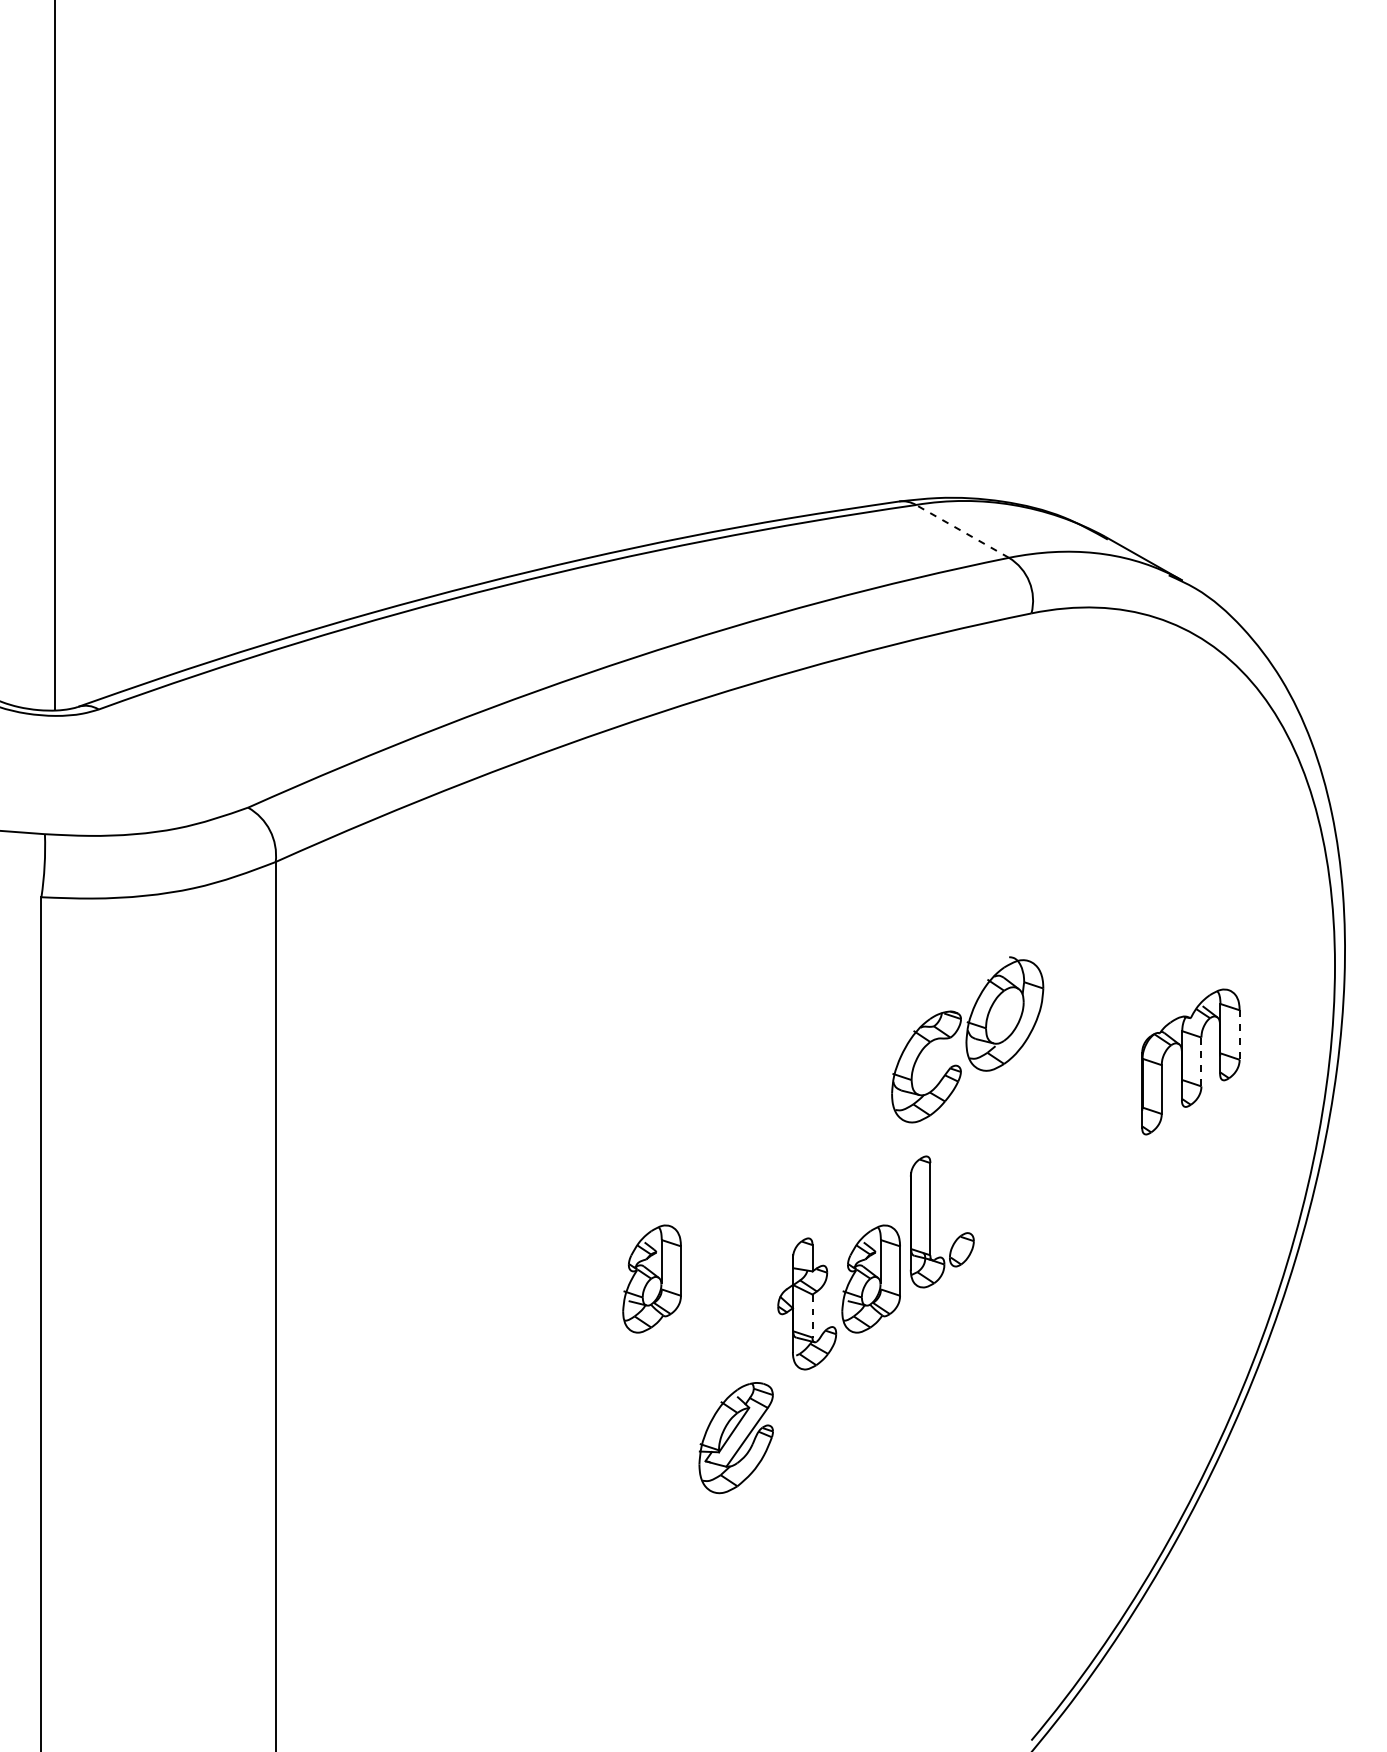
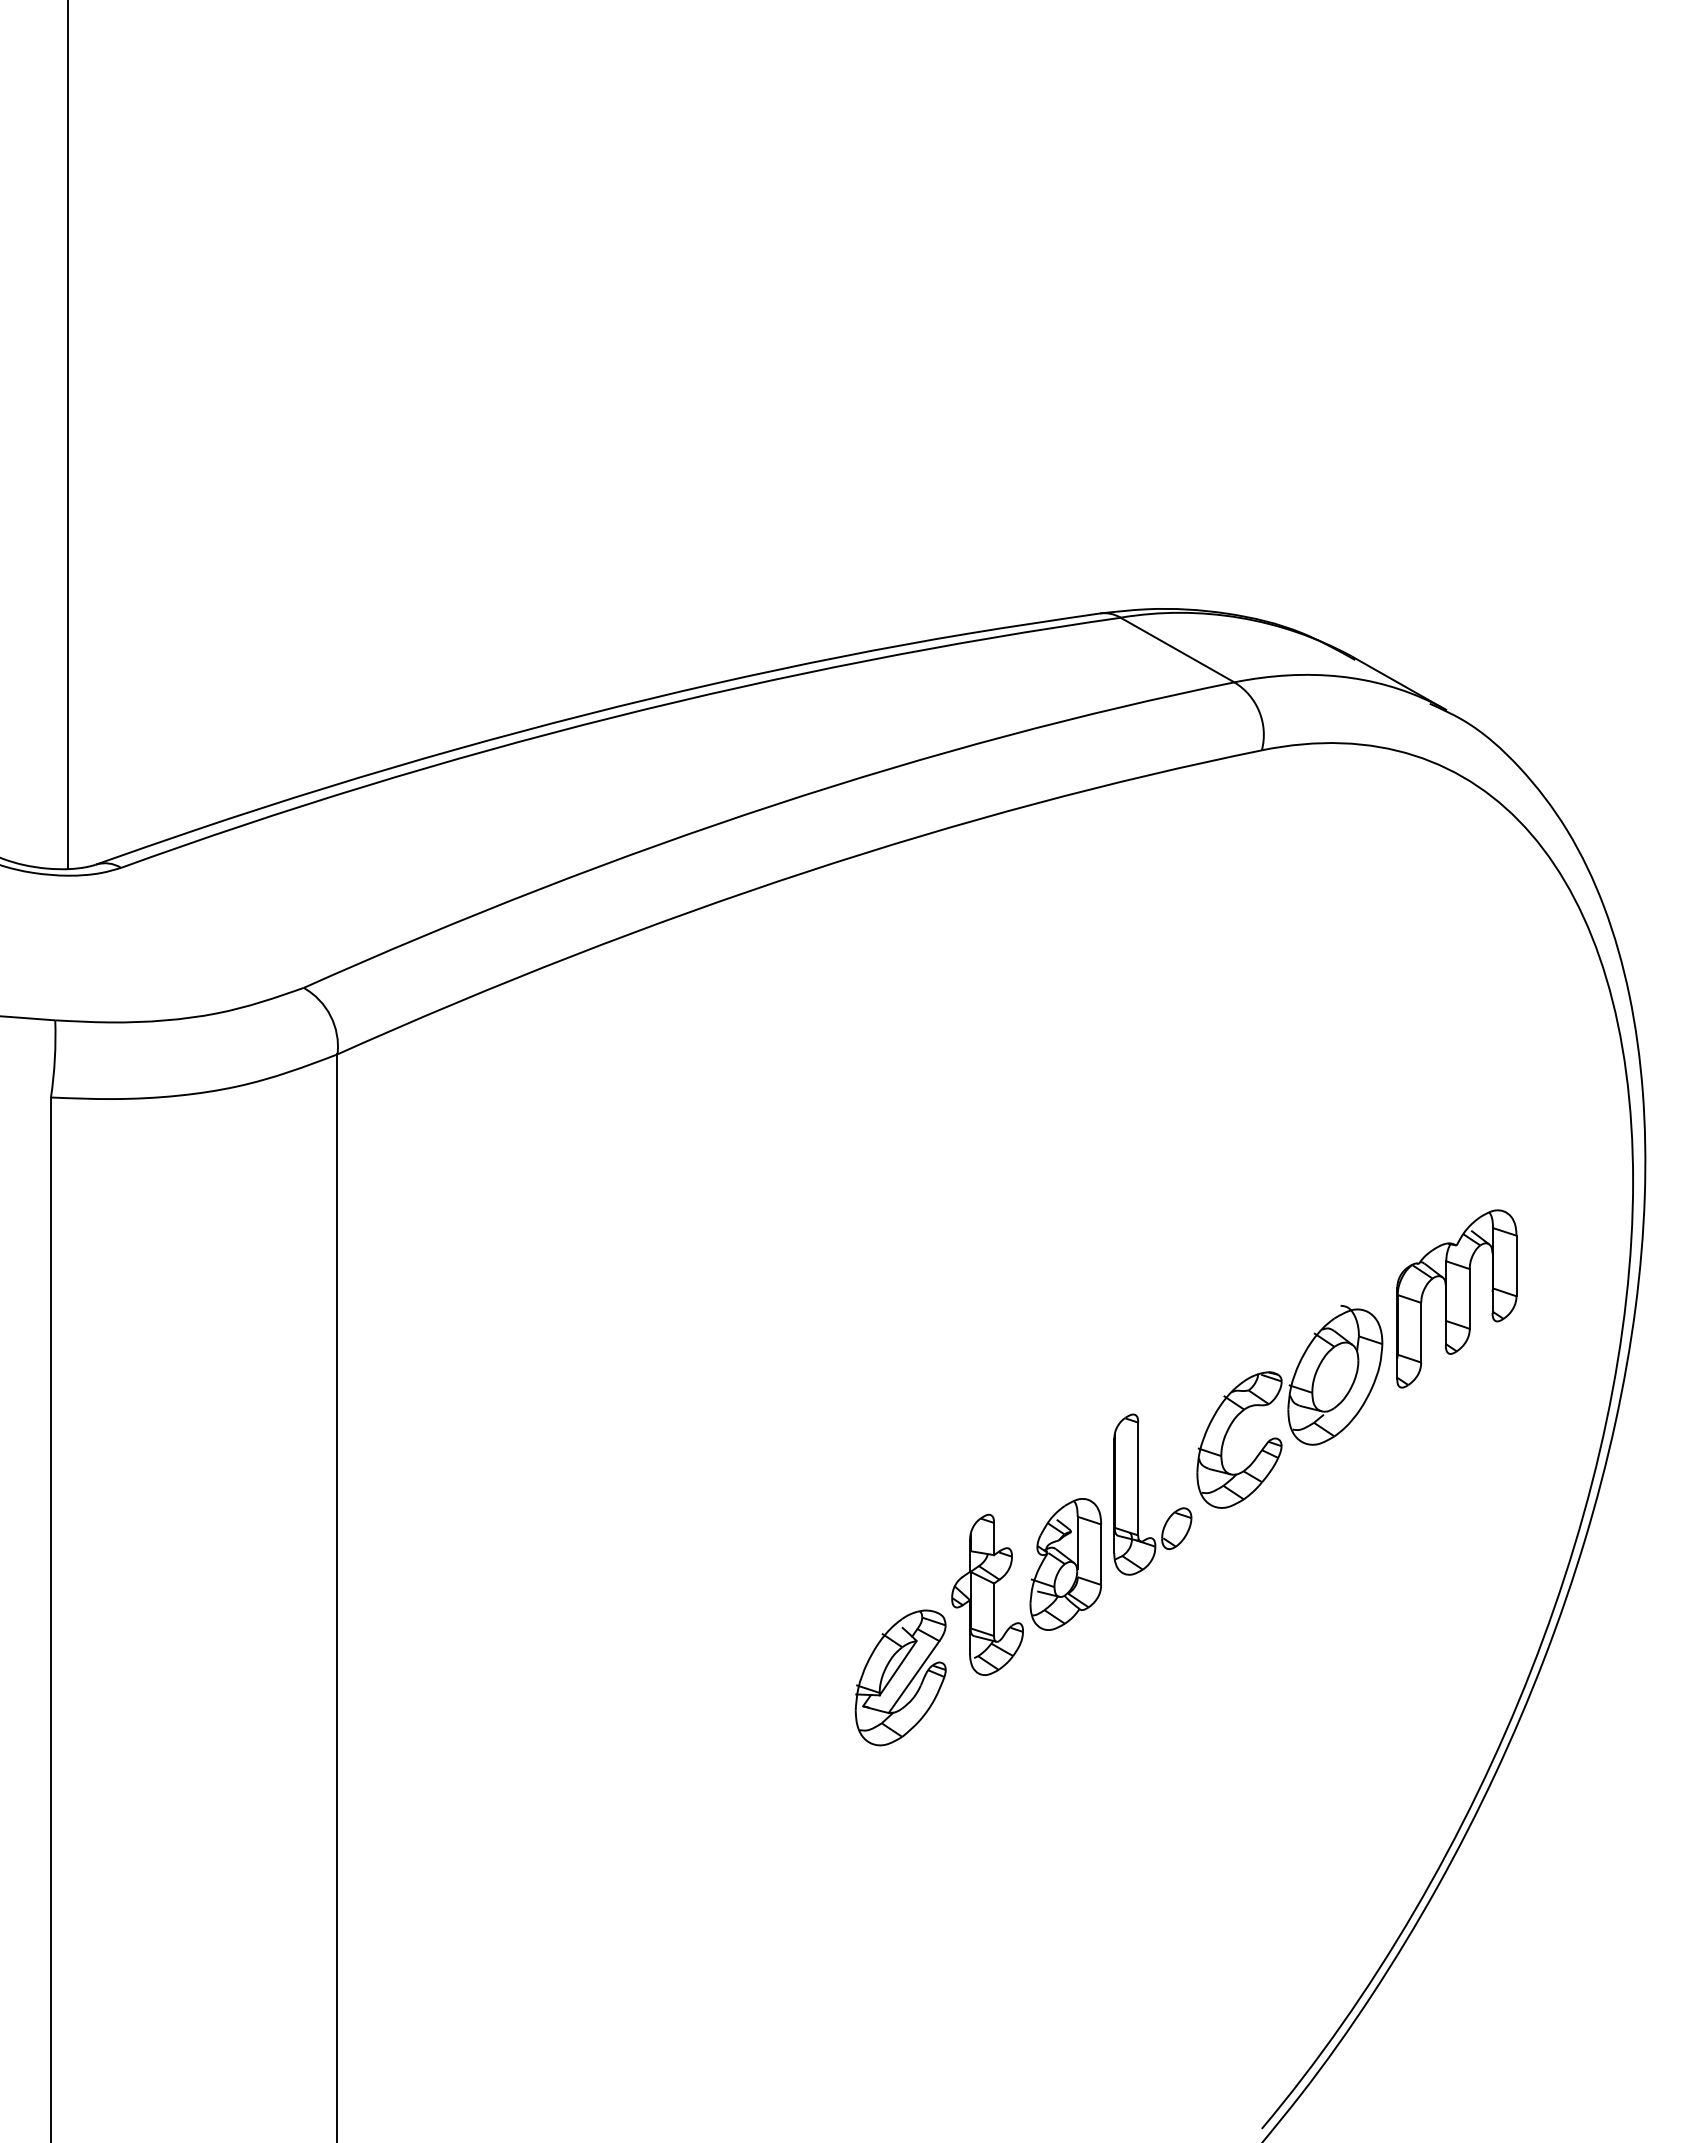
line: (962, 530) -> (1177, 649), dashed -> solid
line: (1239, 1035) -> (1516, 1266), dashed -> solid
part: (967, 1039) -> (1289, 1406), moved
line: (1201, 1061) -> (1469, 1298), dashed -> solid
part: (651, 1279) -> (797, 1564), removed
line: (812, 1316) -> (994, 1610), dashed -> solid
part: (736, 1437) -> (900, 1677), moved

